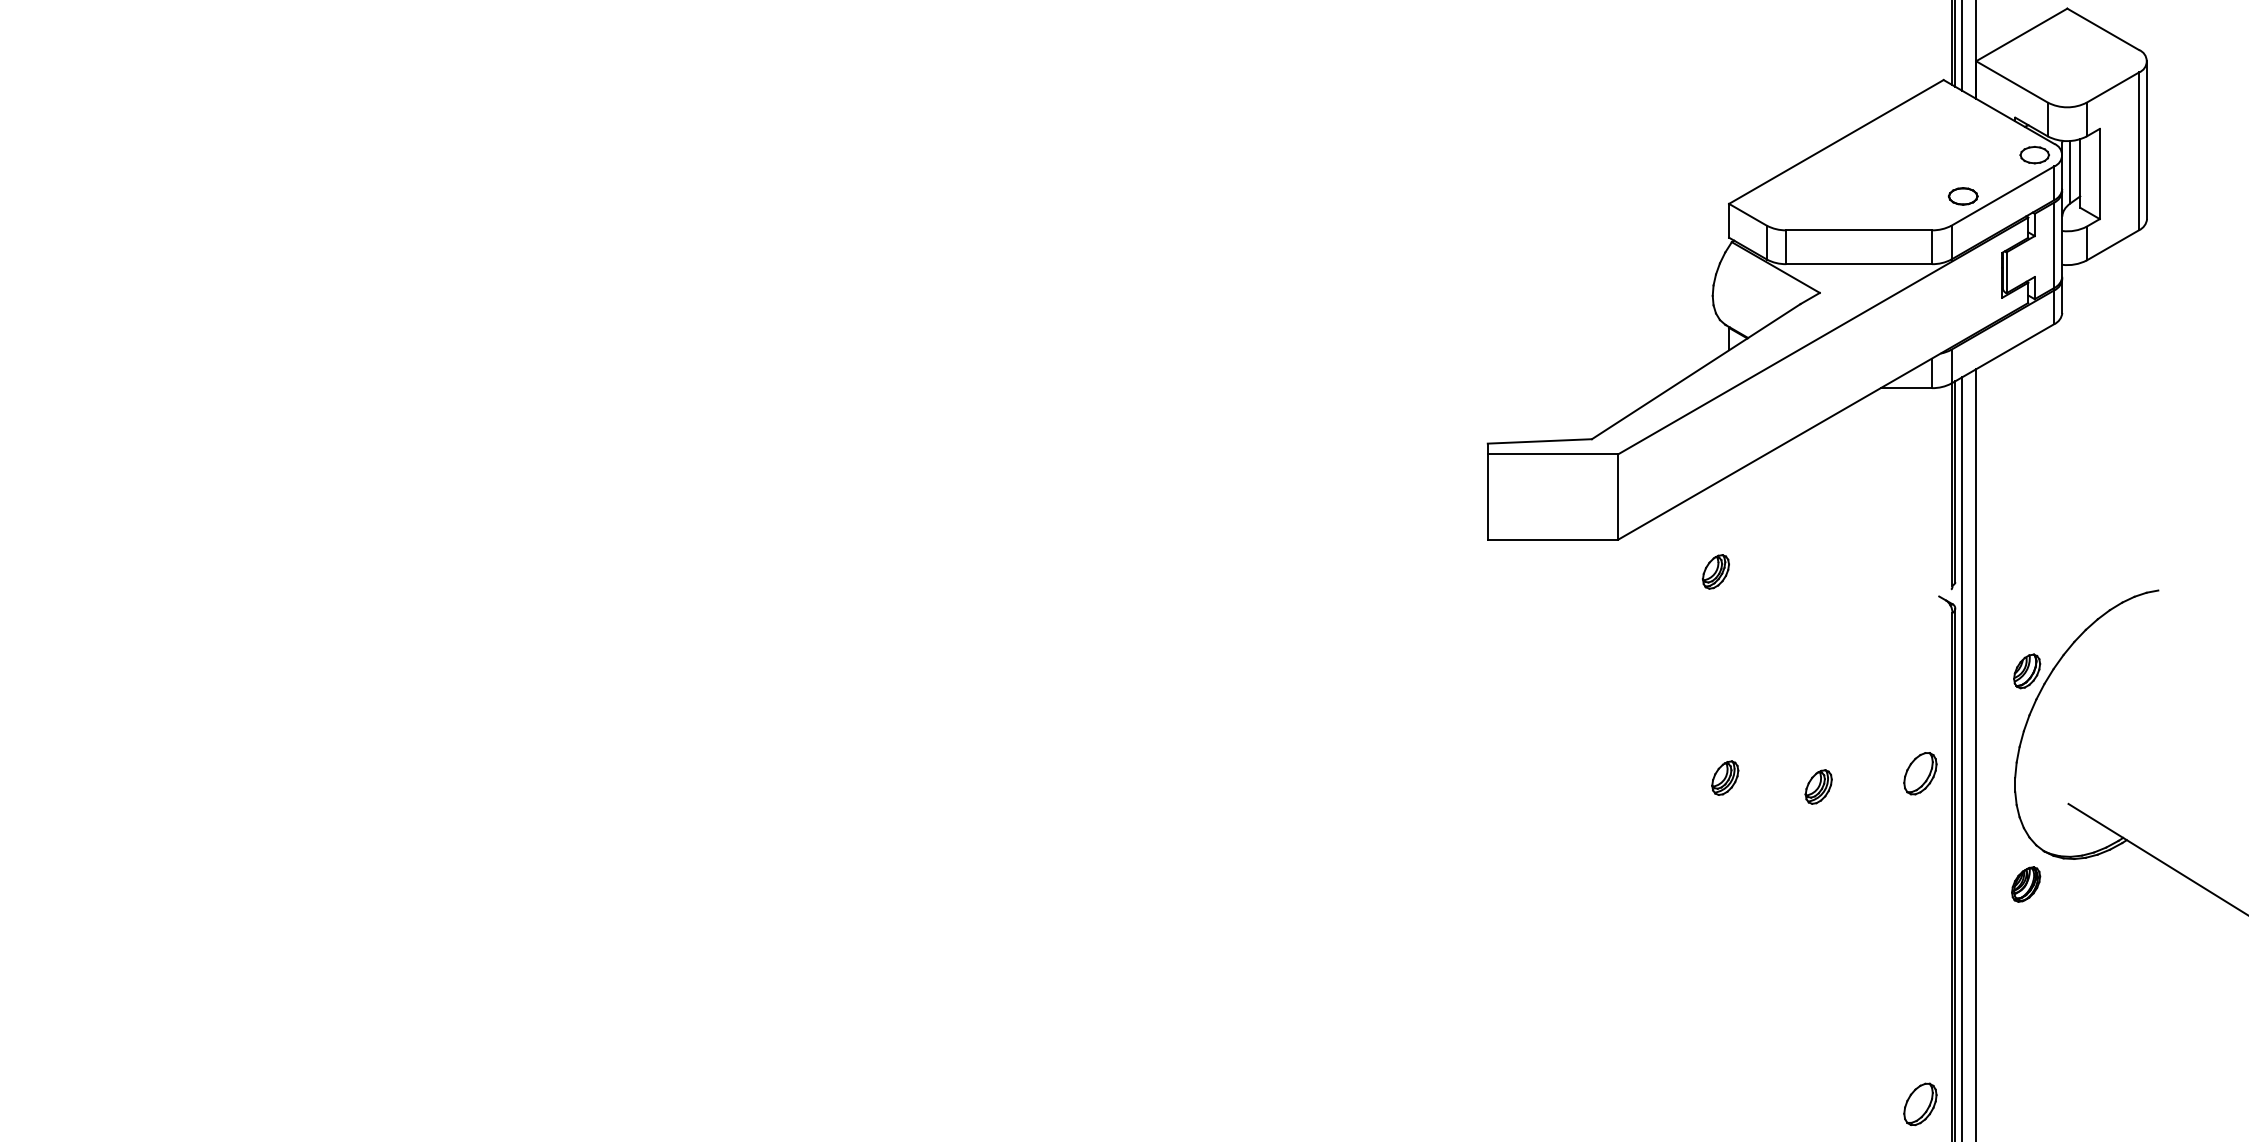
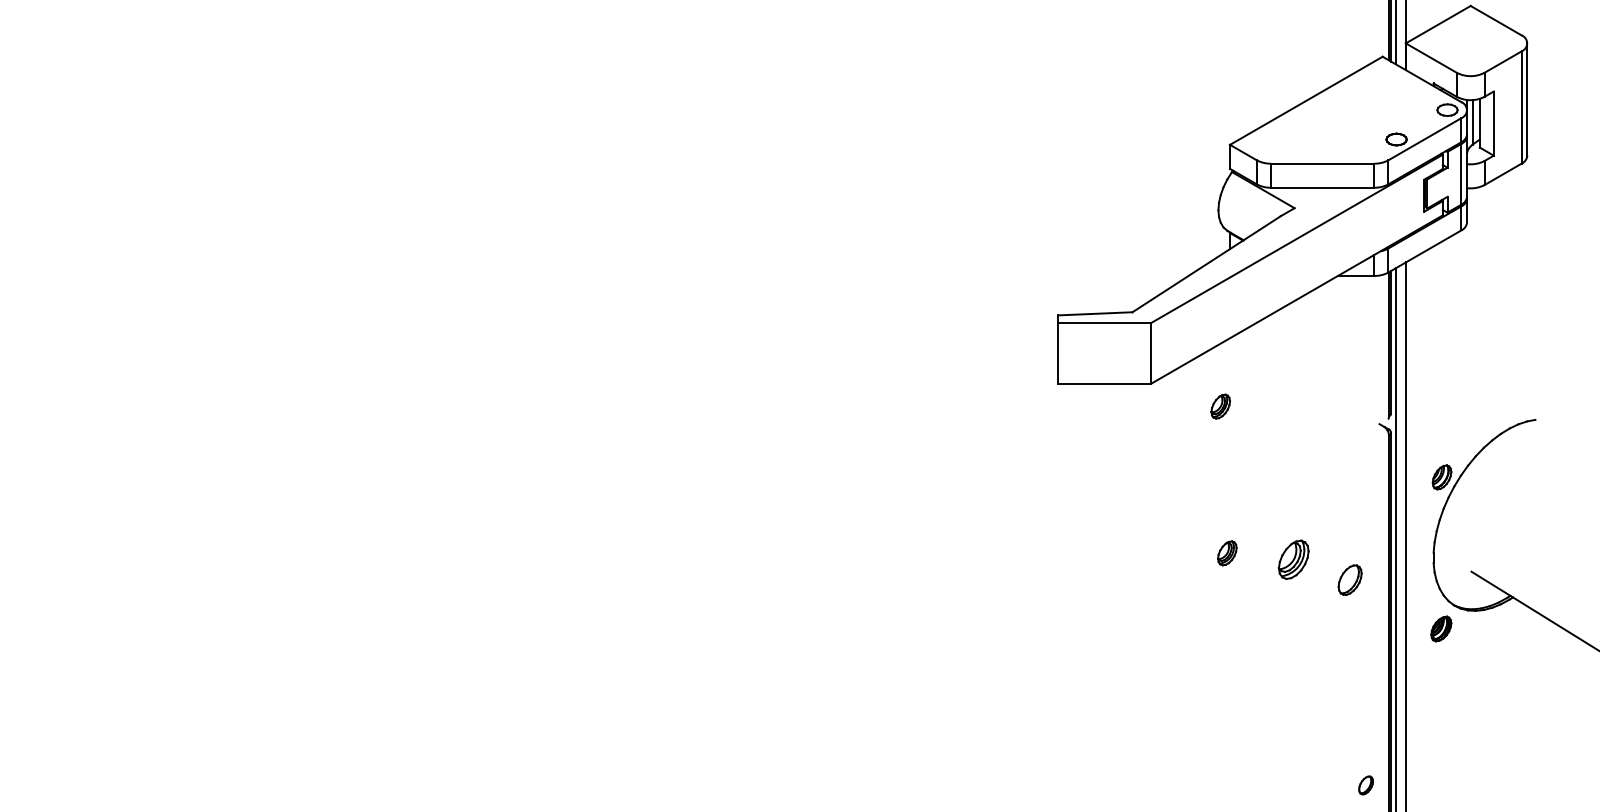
part: (1919, 772) -> (1349, 579), moved
part: (1818, 786) -> (1293, 559), size x1.6
part: (1919, 1104) -> (1365, 785), size x0.6

